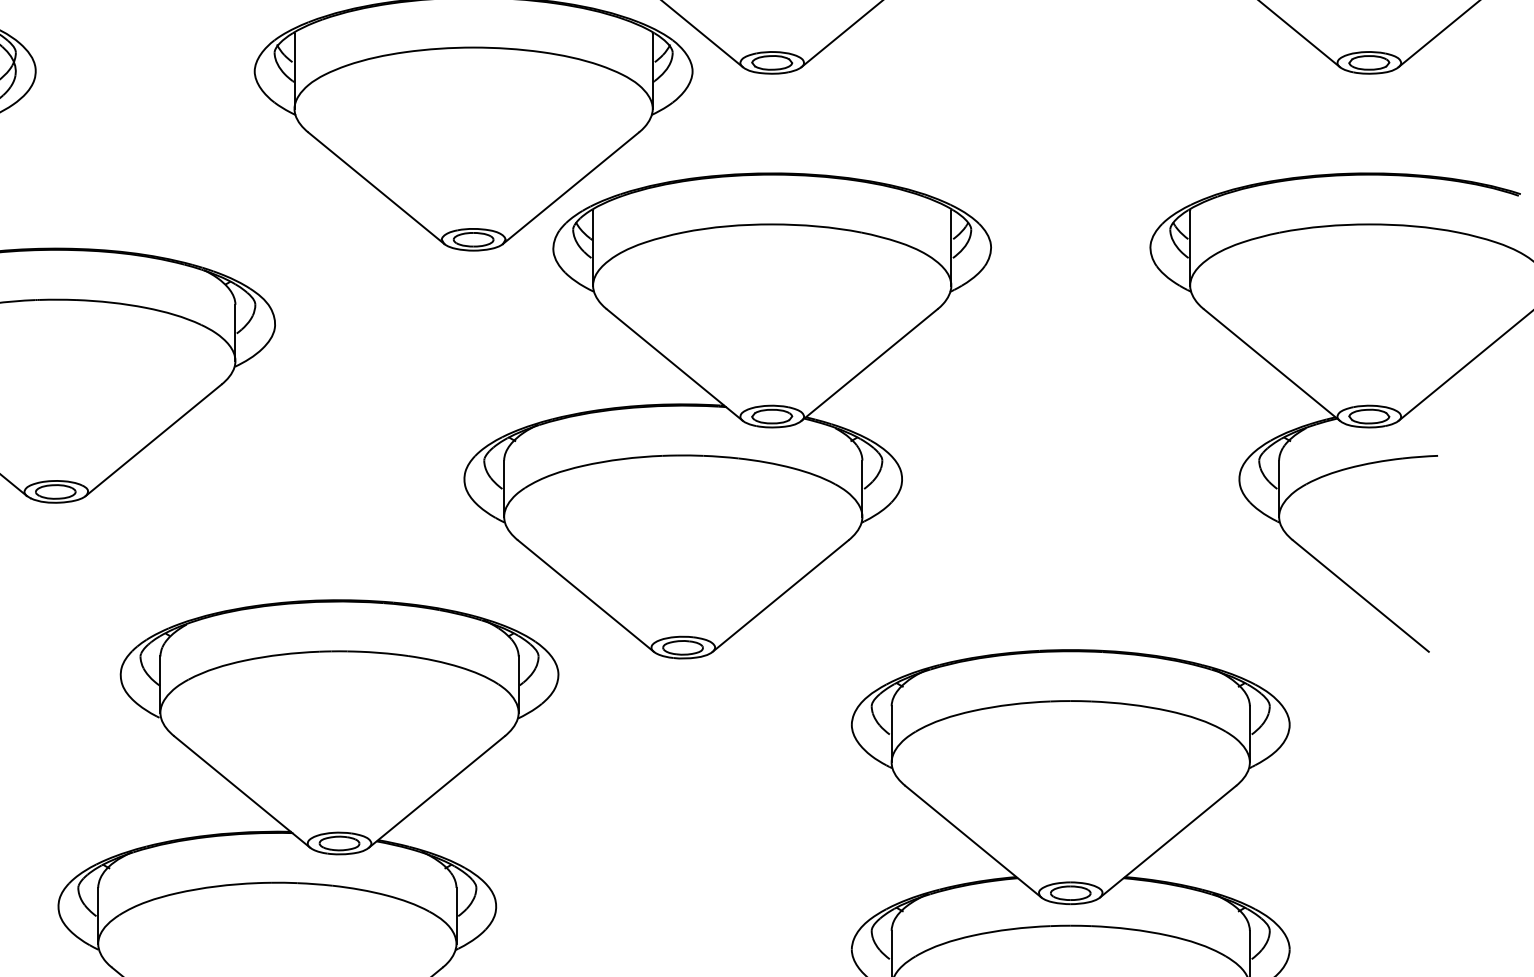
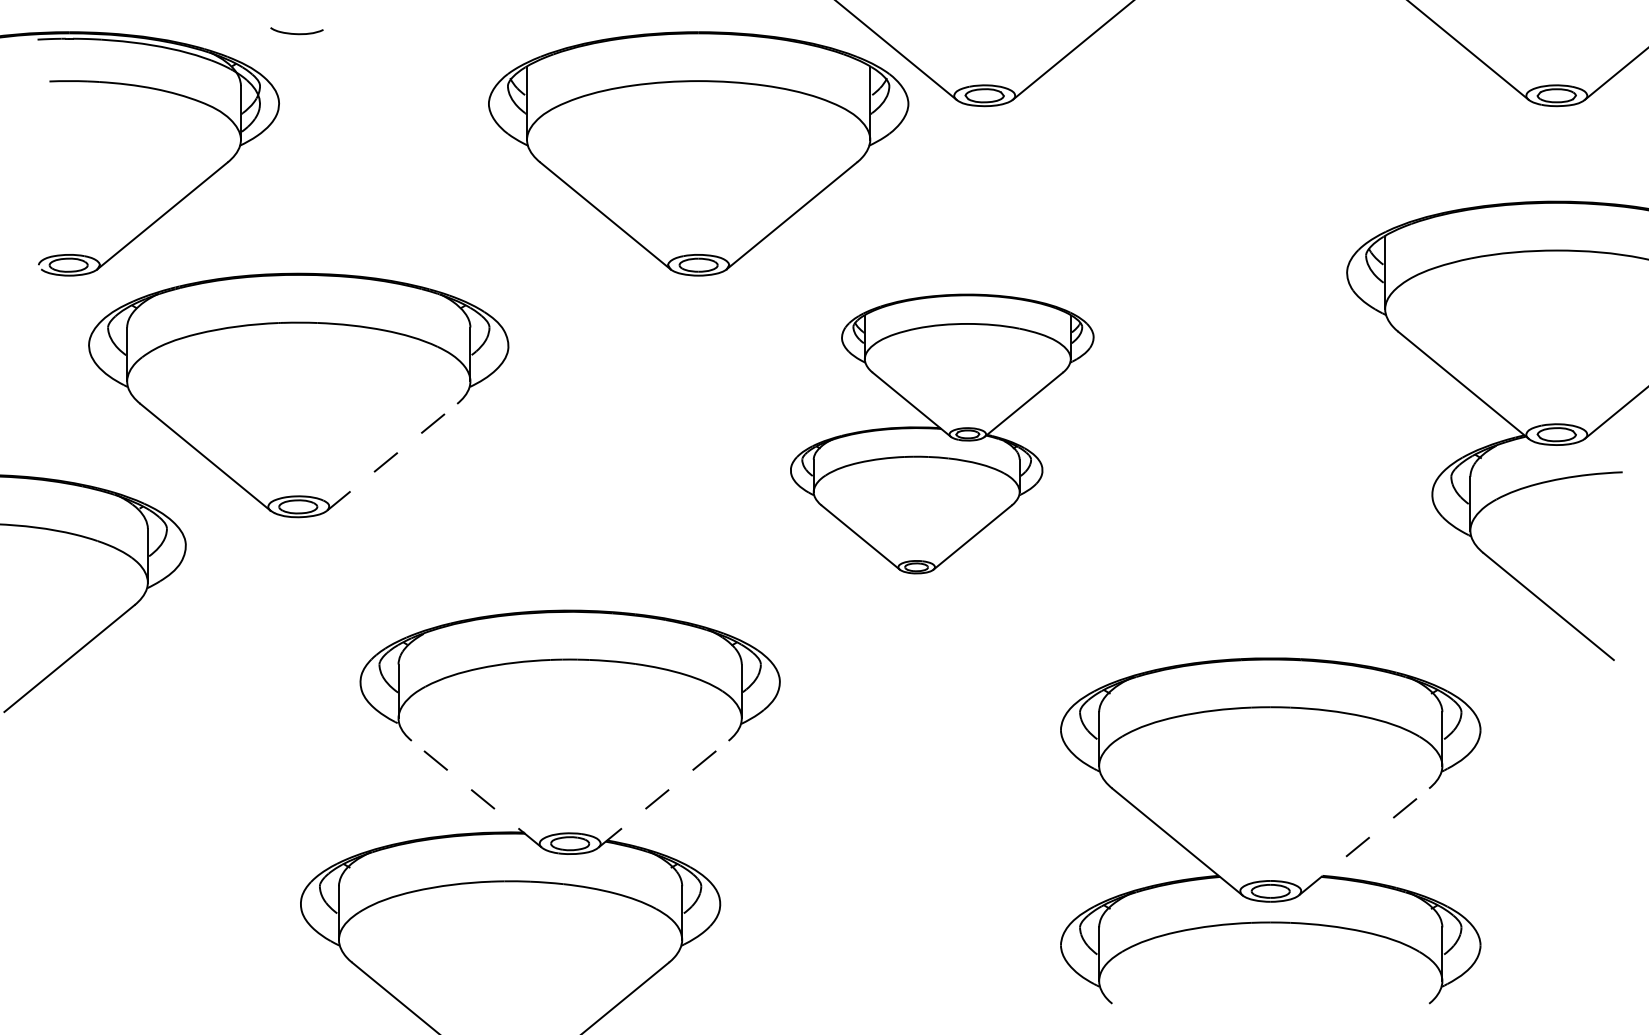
part: (728, 415) -> (942, 433), size x0.6
line: (154, 440) -> (392, 457), solid -> dashed
line: (241, 791) -> (476, 793), solid -> dashed
line: (436, 791) -> (663, 793), solid -> dashed
line: (1168, 841) -> (1364, 841), solid -> dashed

